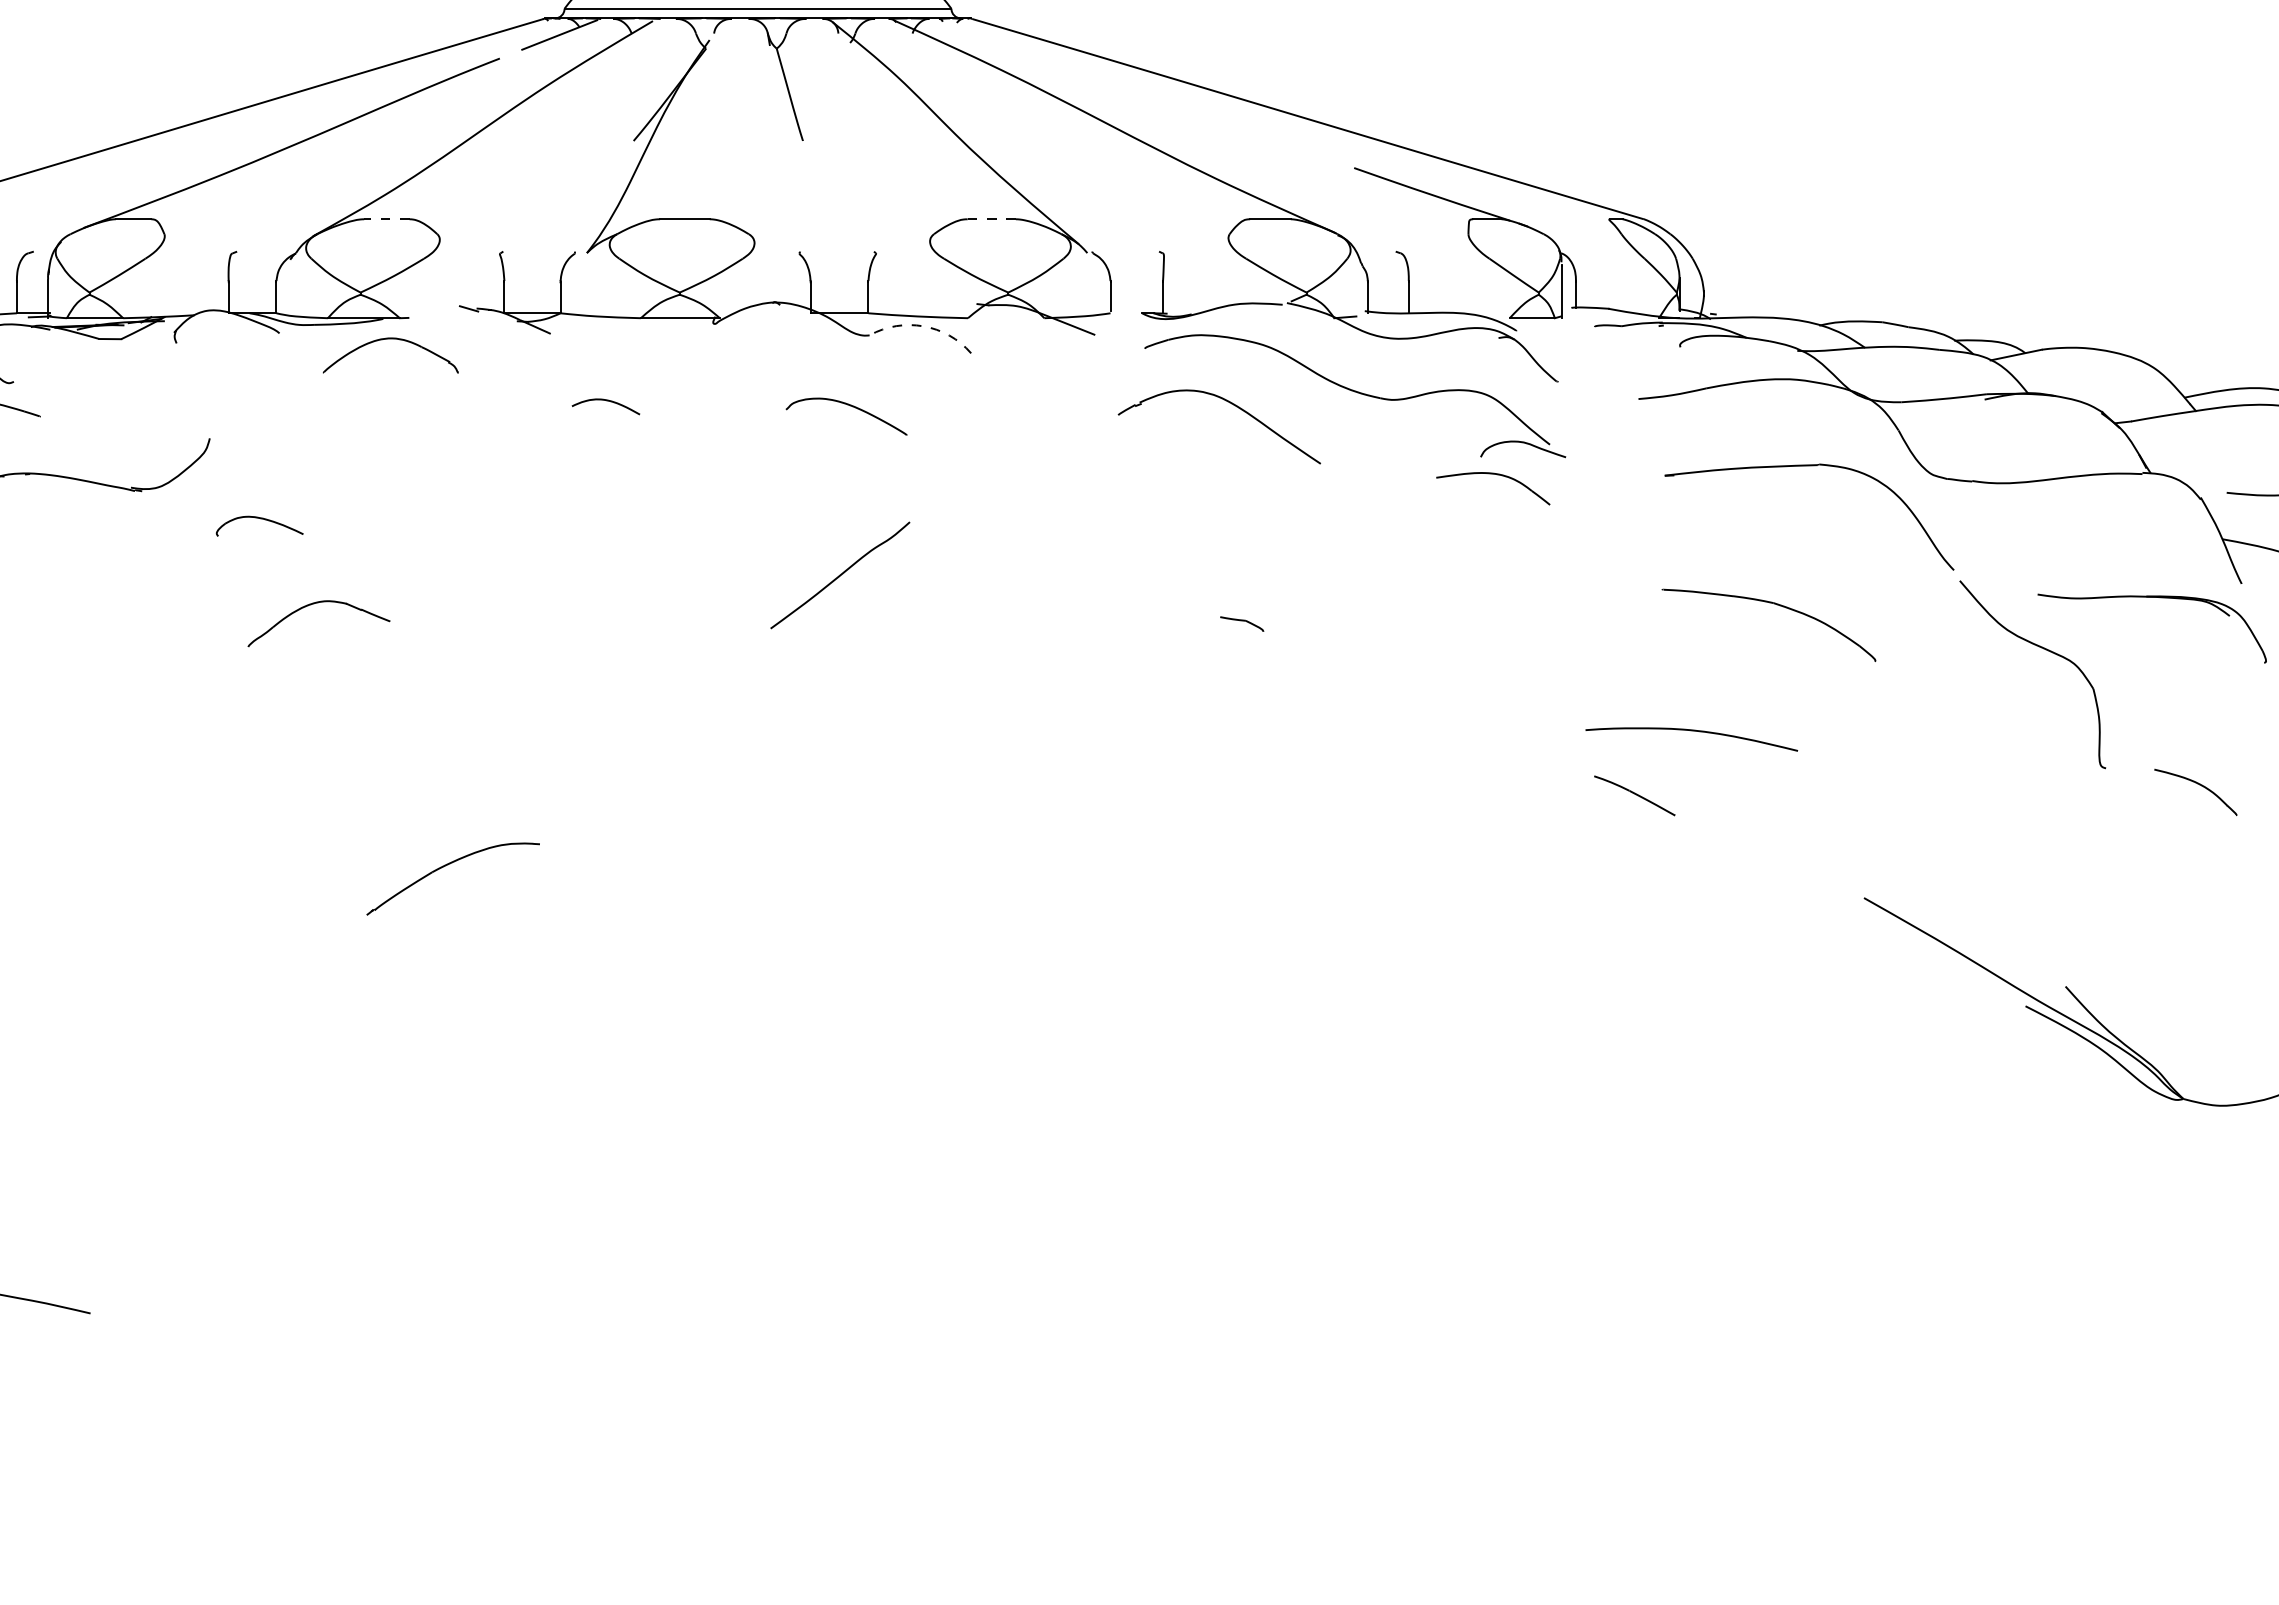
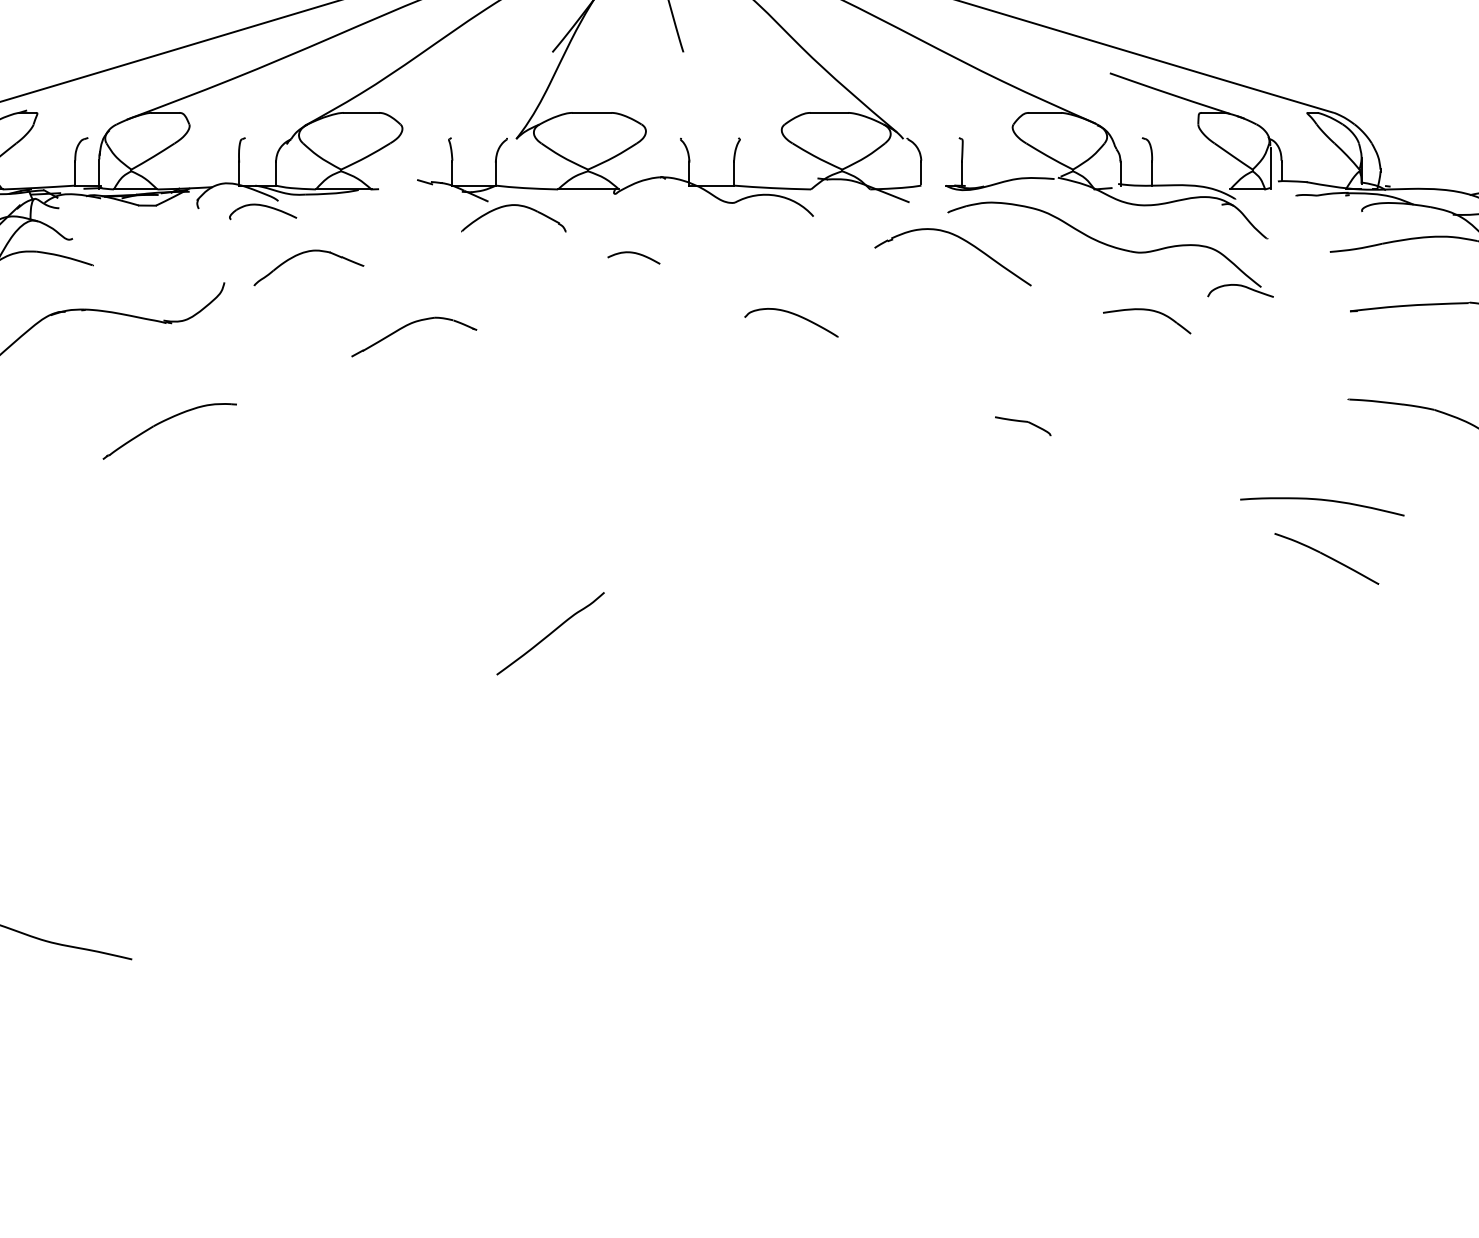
line: (386, 219) -> (361, 113), dashed -> solid
line: (991, 219) -> (829, 113), dashed -> solid
arc: (923, 326) -> (776, 195), dashed -> solid
part: (390, 339) -> (513, 205), moved
curve: (606, 401) -> (634, 253), moved
part: (1229, 403) -> (960, 239), moved
curve: (850, 406) -> (794, 315), moved
part: (1497, 475) -> (1150, 311), moved
part: (451, 492) -> (411, 324), added
part: (260, 519) -> (263, 206), moved
curve: (840, 575) -> (550, 633), moved
part: (314, 604) -> (305, 253), moved
part: (1241, 623) -> (1022, 425), size x1.67
curve: (1691, 731) -> (1322, 500), moved
part: (1634, 795) -> (1326, 558), size x1.67
part: (445, 866) -> (163, 421), moved

